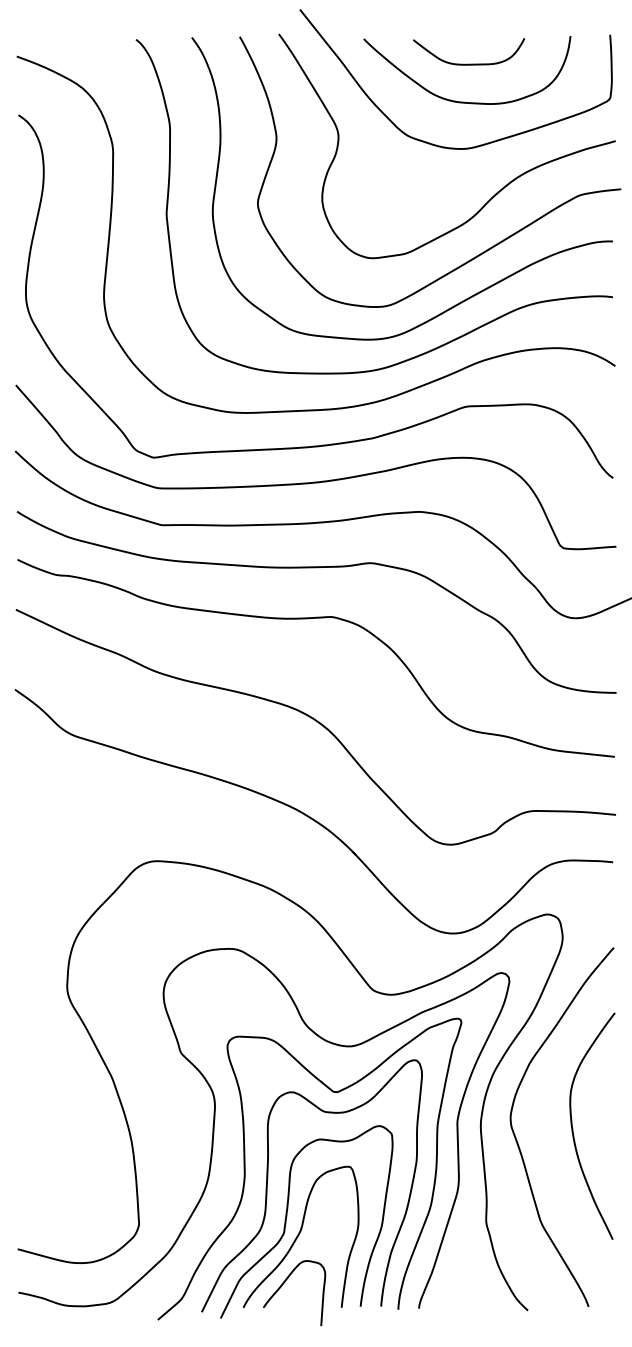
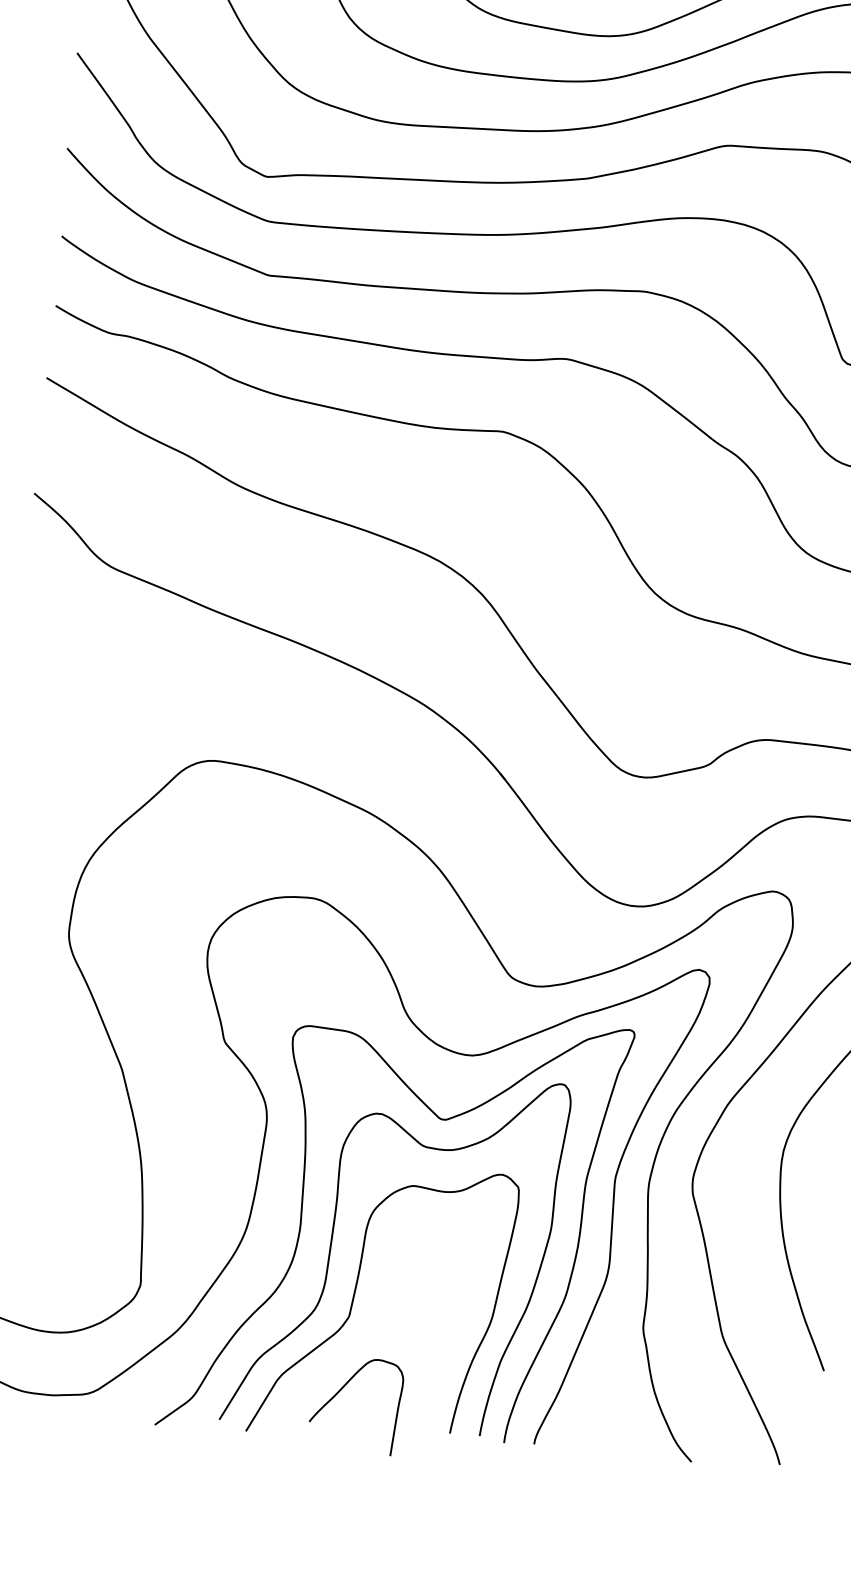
curve: (299, 1235) -> (371, 1322), removed

